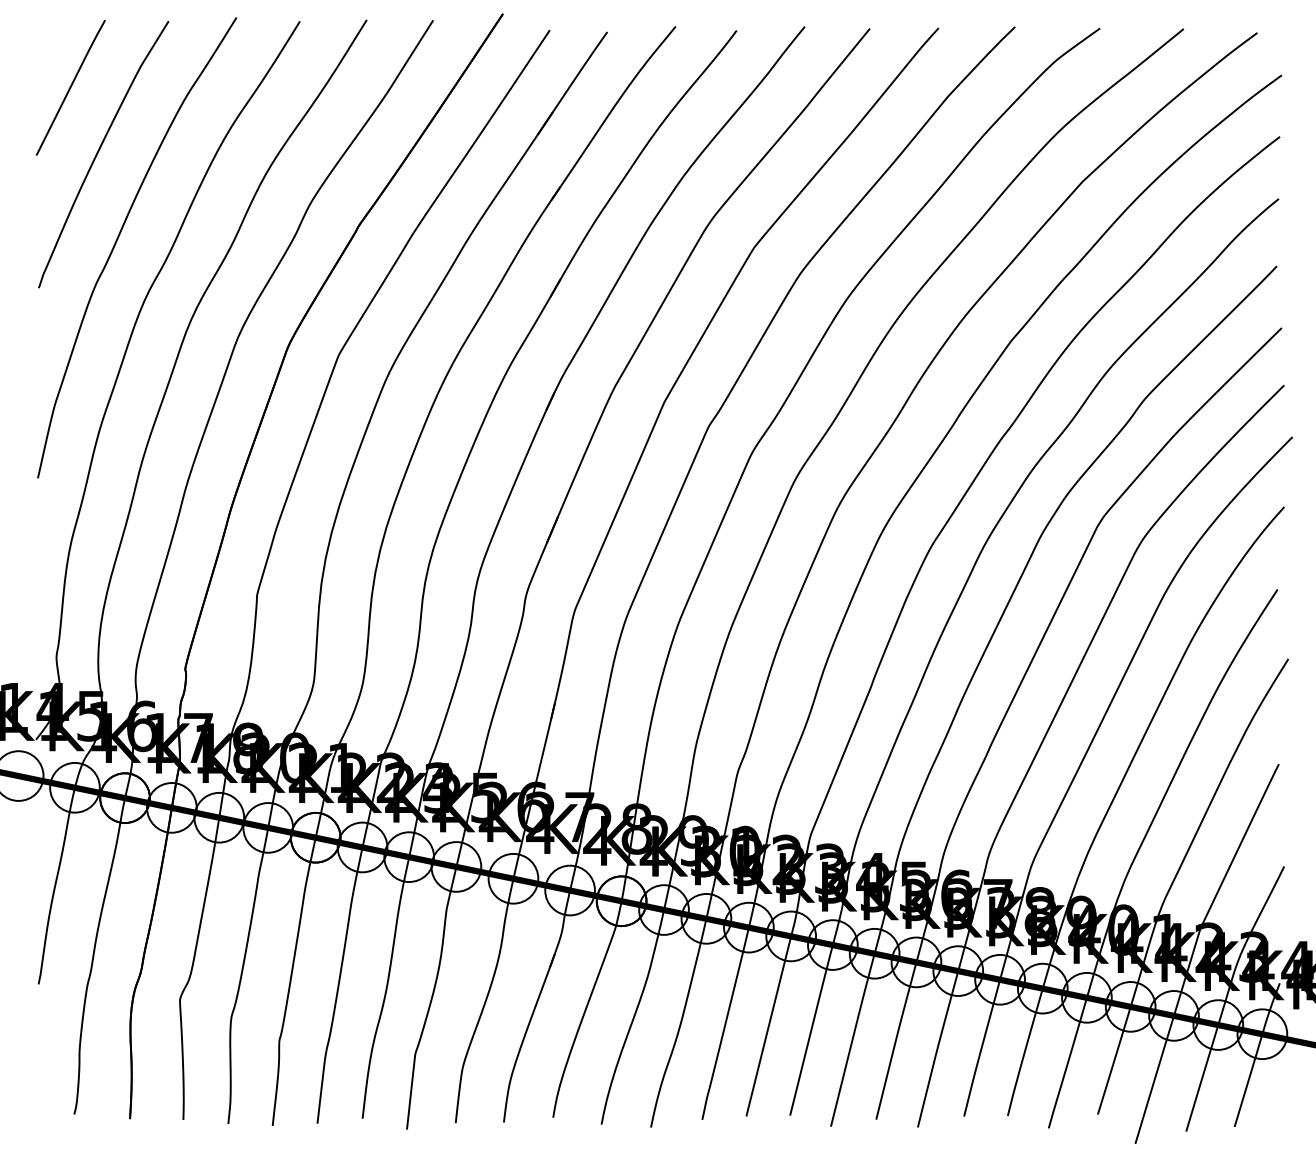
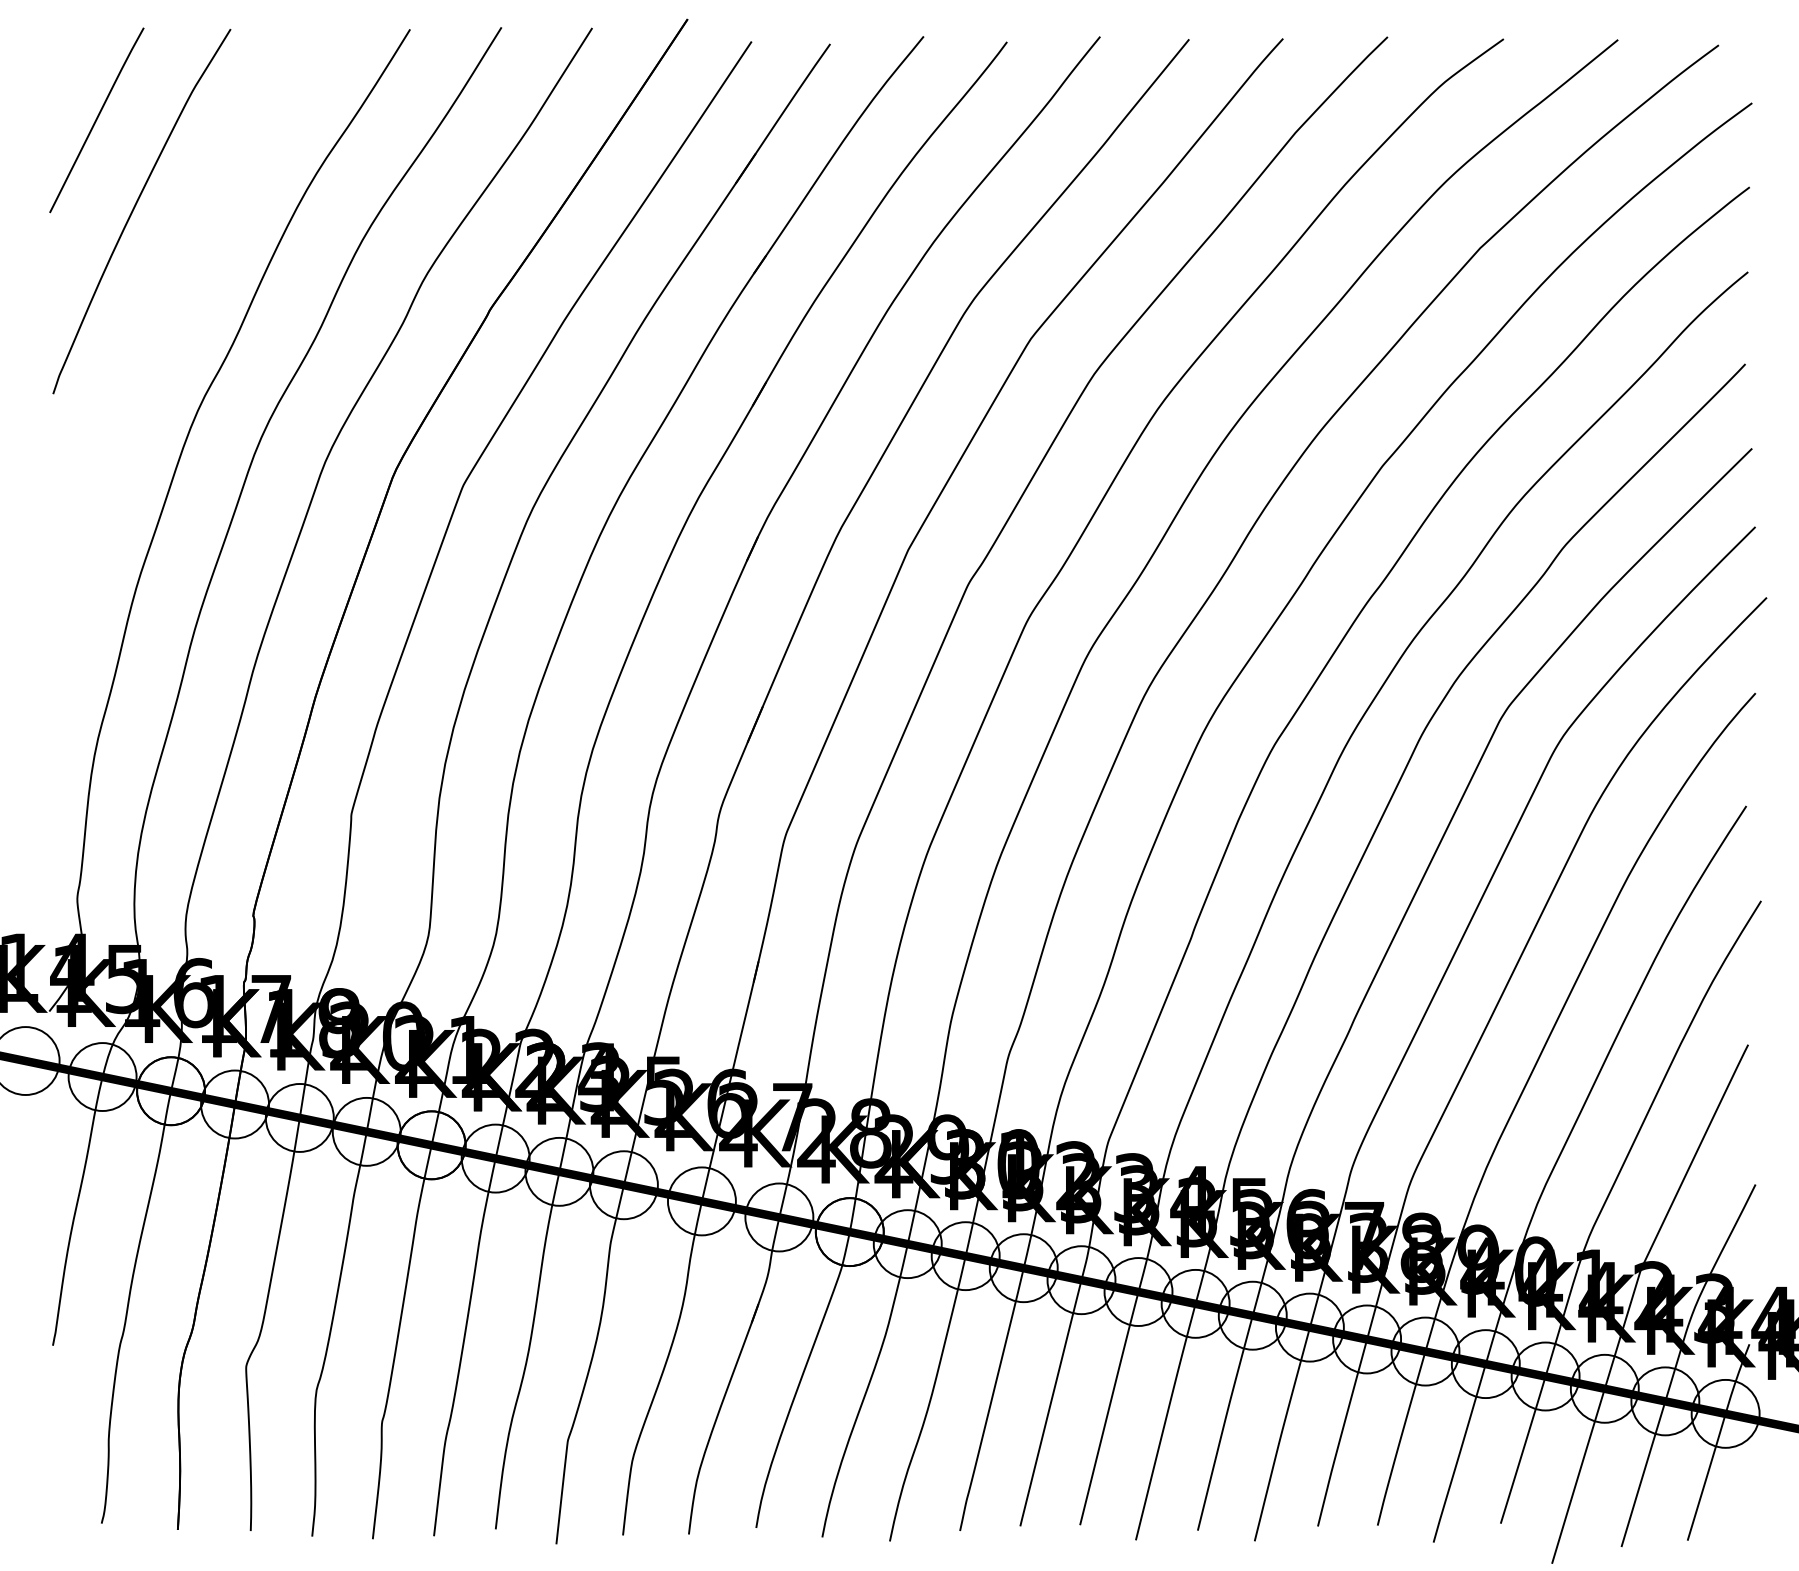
curve: (118, 237) -> (162, 325), removed

